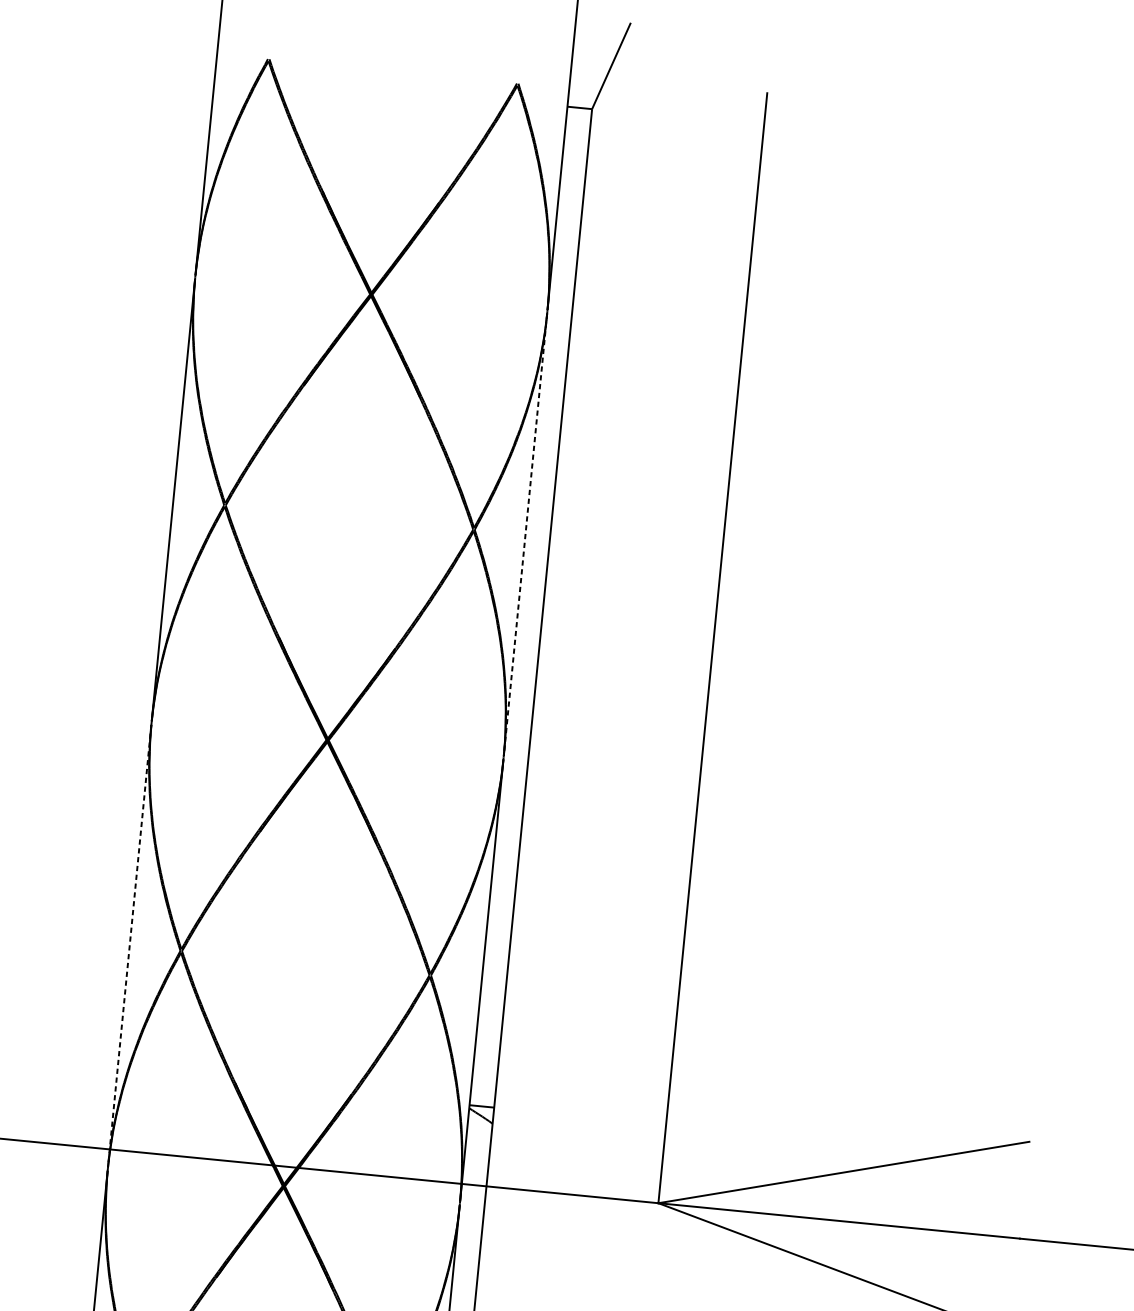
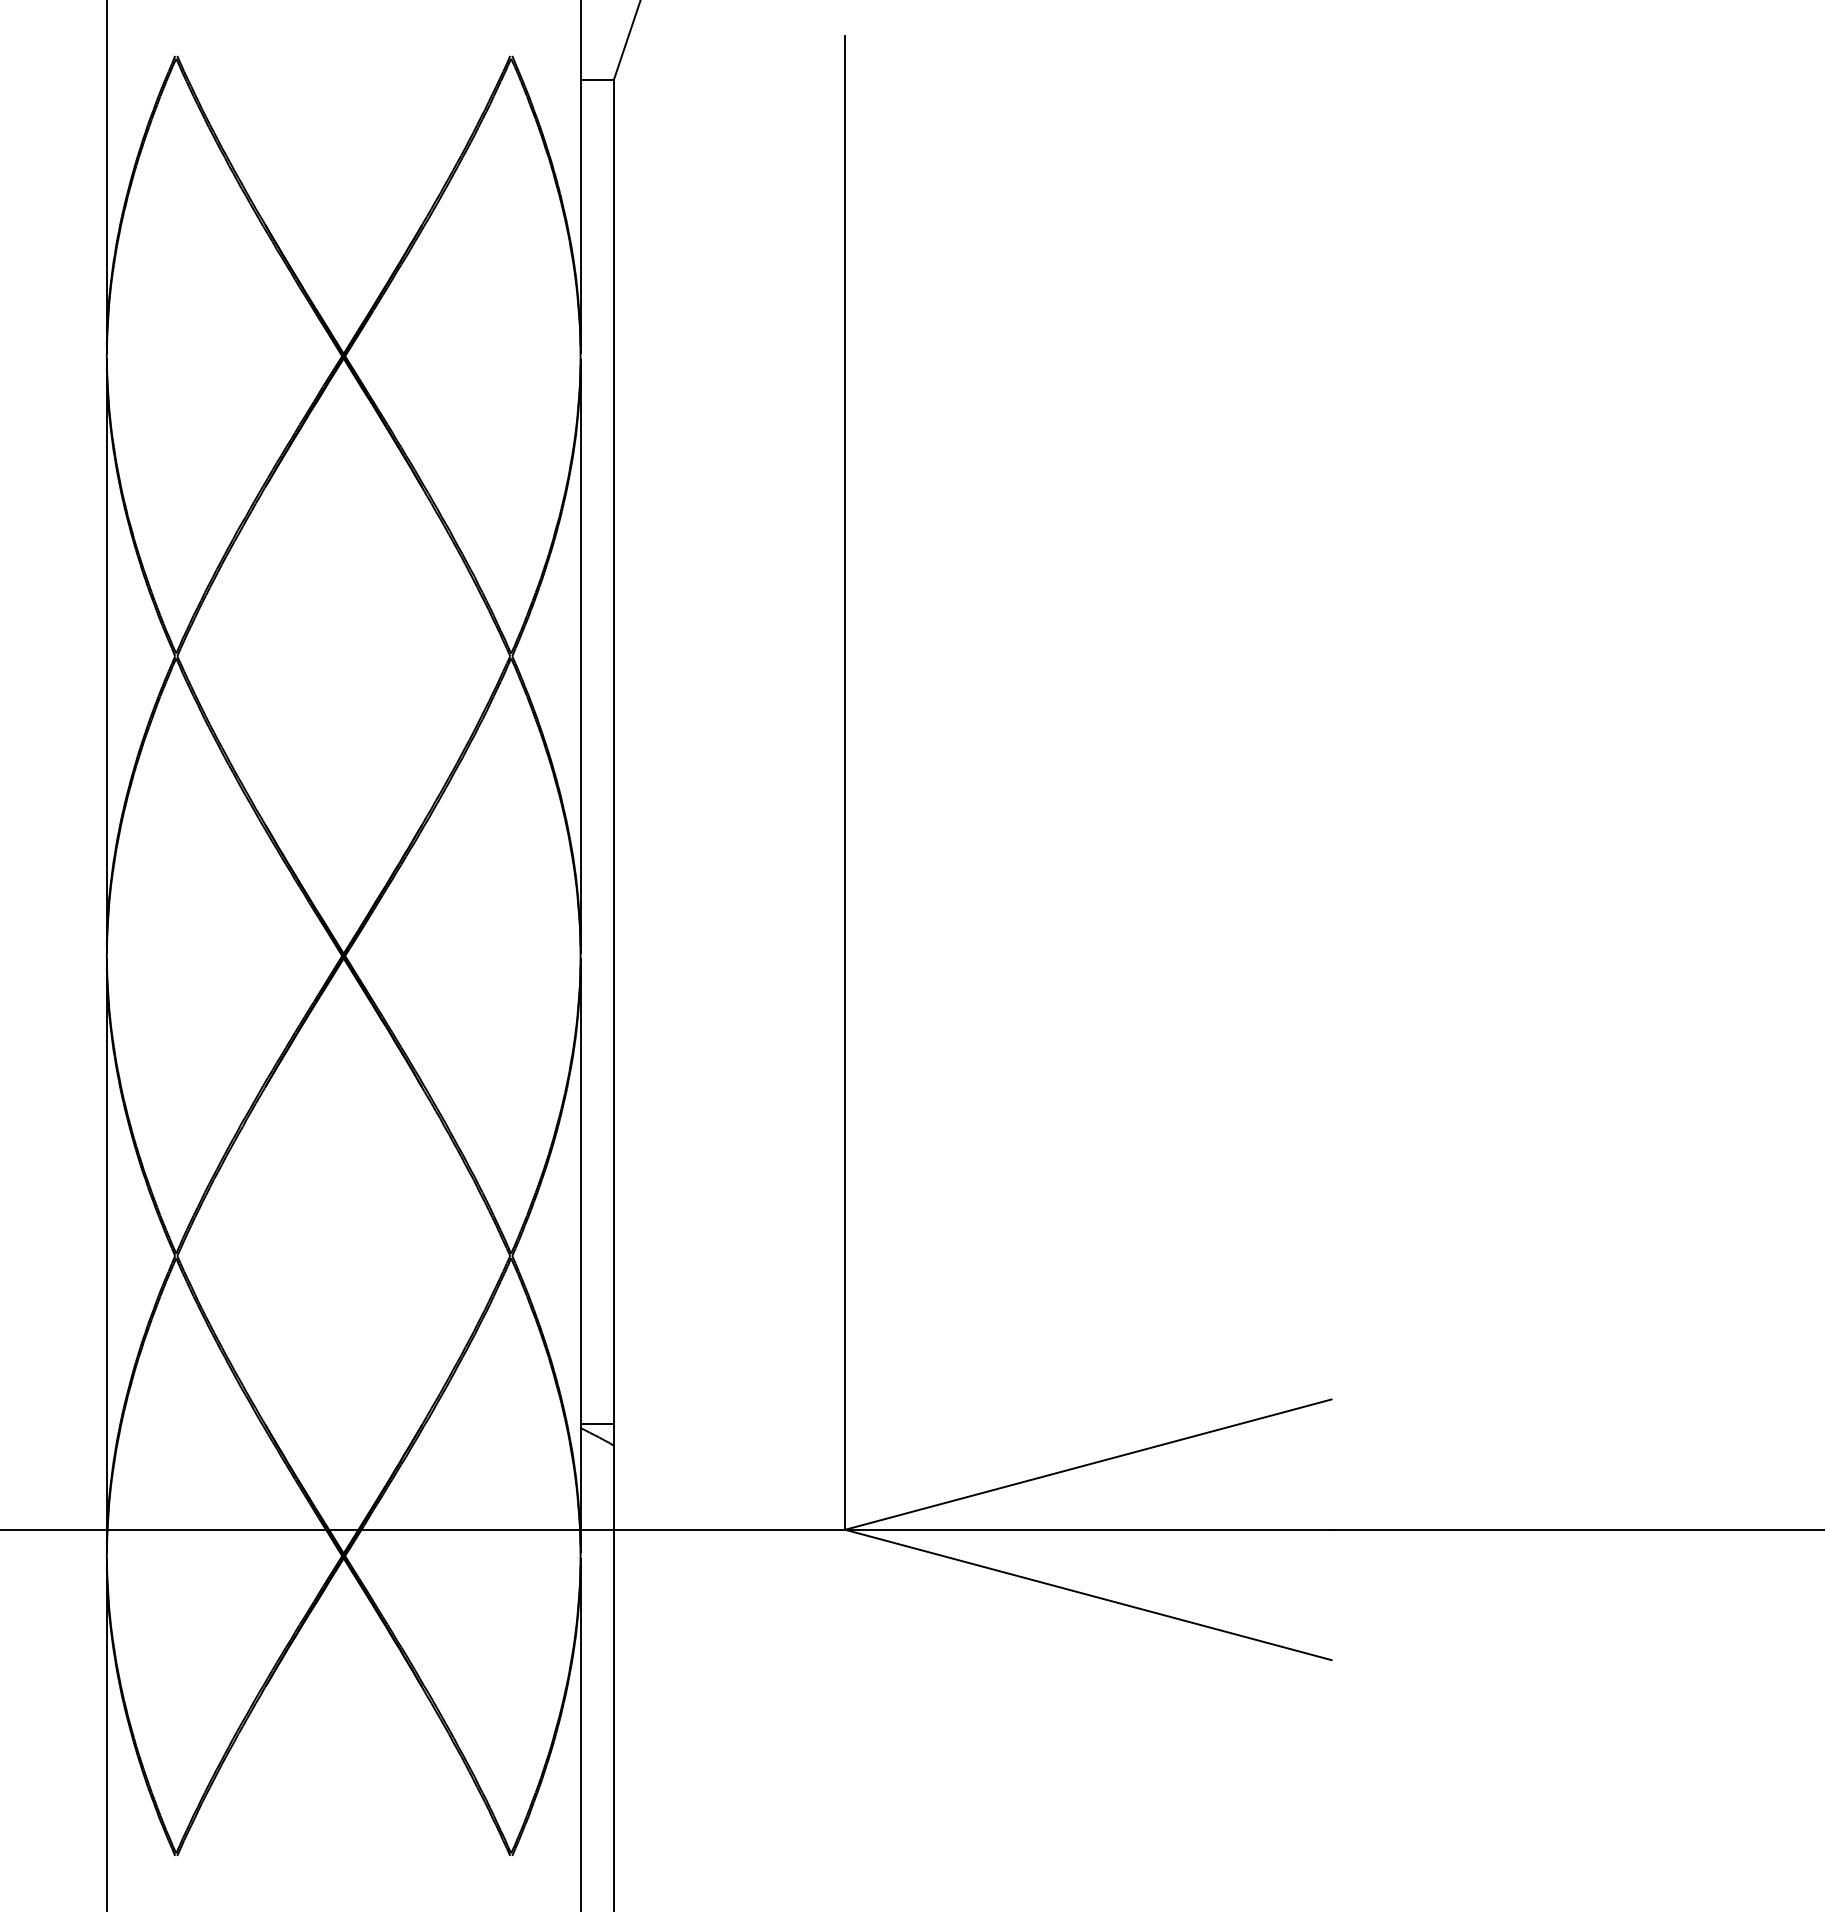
line: (525, 534) -> (580, 656), dashed -> solid
line: (129, 946) -> (106, 1256), dashed -> solid

